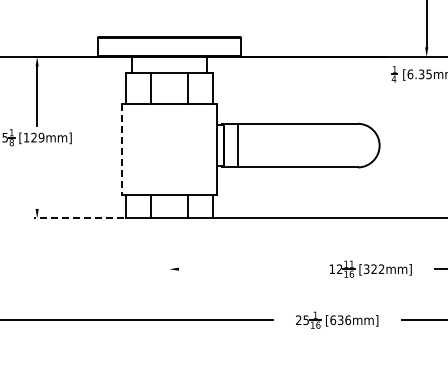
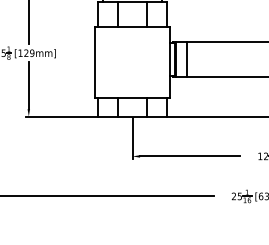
line: (121, 150) -> (94, 63), dashed -> solid
line: (37, 178) -> (29, 85), added
line: (78, 218) -> (61, 116), dashed -> solid
line: (169, 246) -> (132, 138), added
line: (242, 269) -> (189, 156), added

